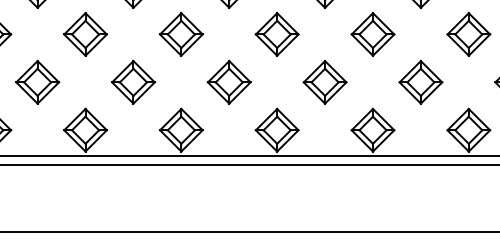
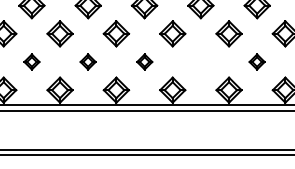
part: (36, 81) -> (31, 61), size x0.6
part: (132, 81) -> (87, 61), size x0.6
part: (229, 81) -> (144, 61), size x0.6
part: (324, 81) -> (200, 61), removed
part: (419, 81) -> (256, 61), size x0.6

